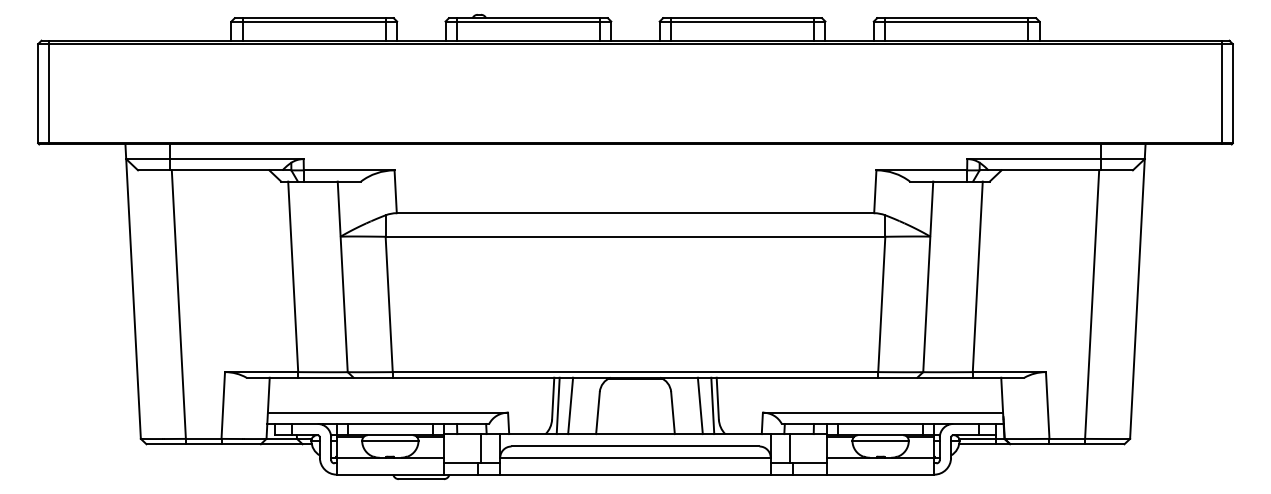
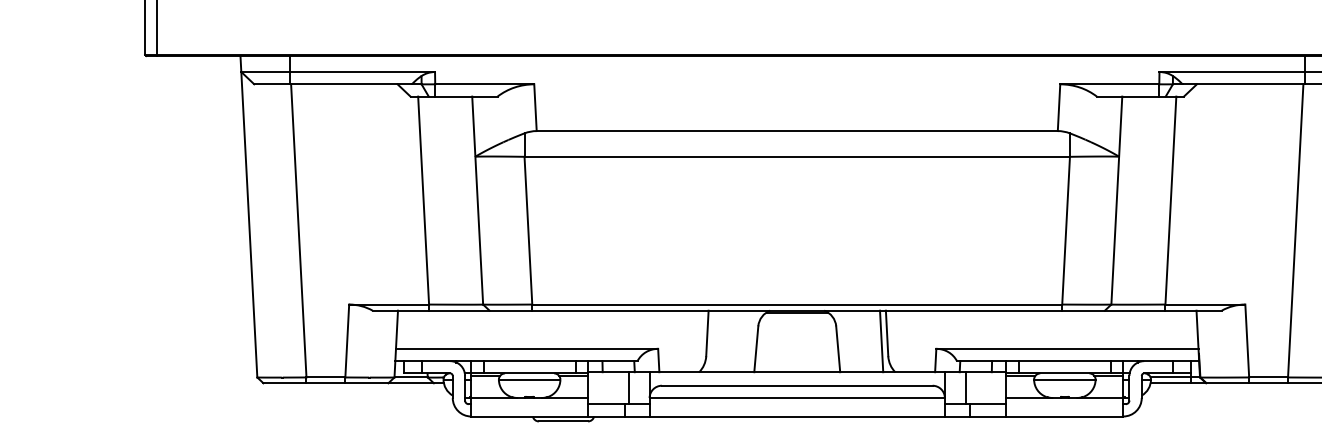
line: (557, 405) -> (712, 340), removed
line: (570, 405) -> (726, 340), removed
line: (699, 405) -> (867, 340), removed

